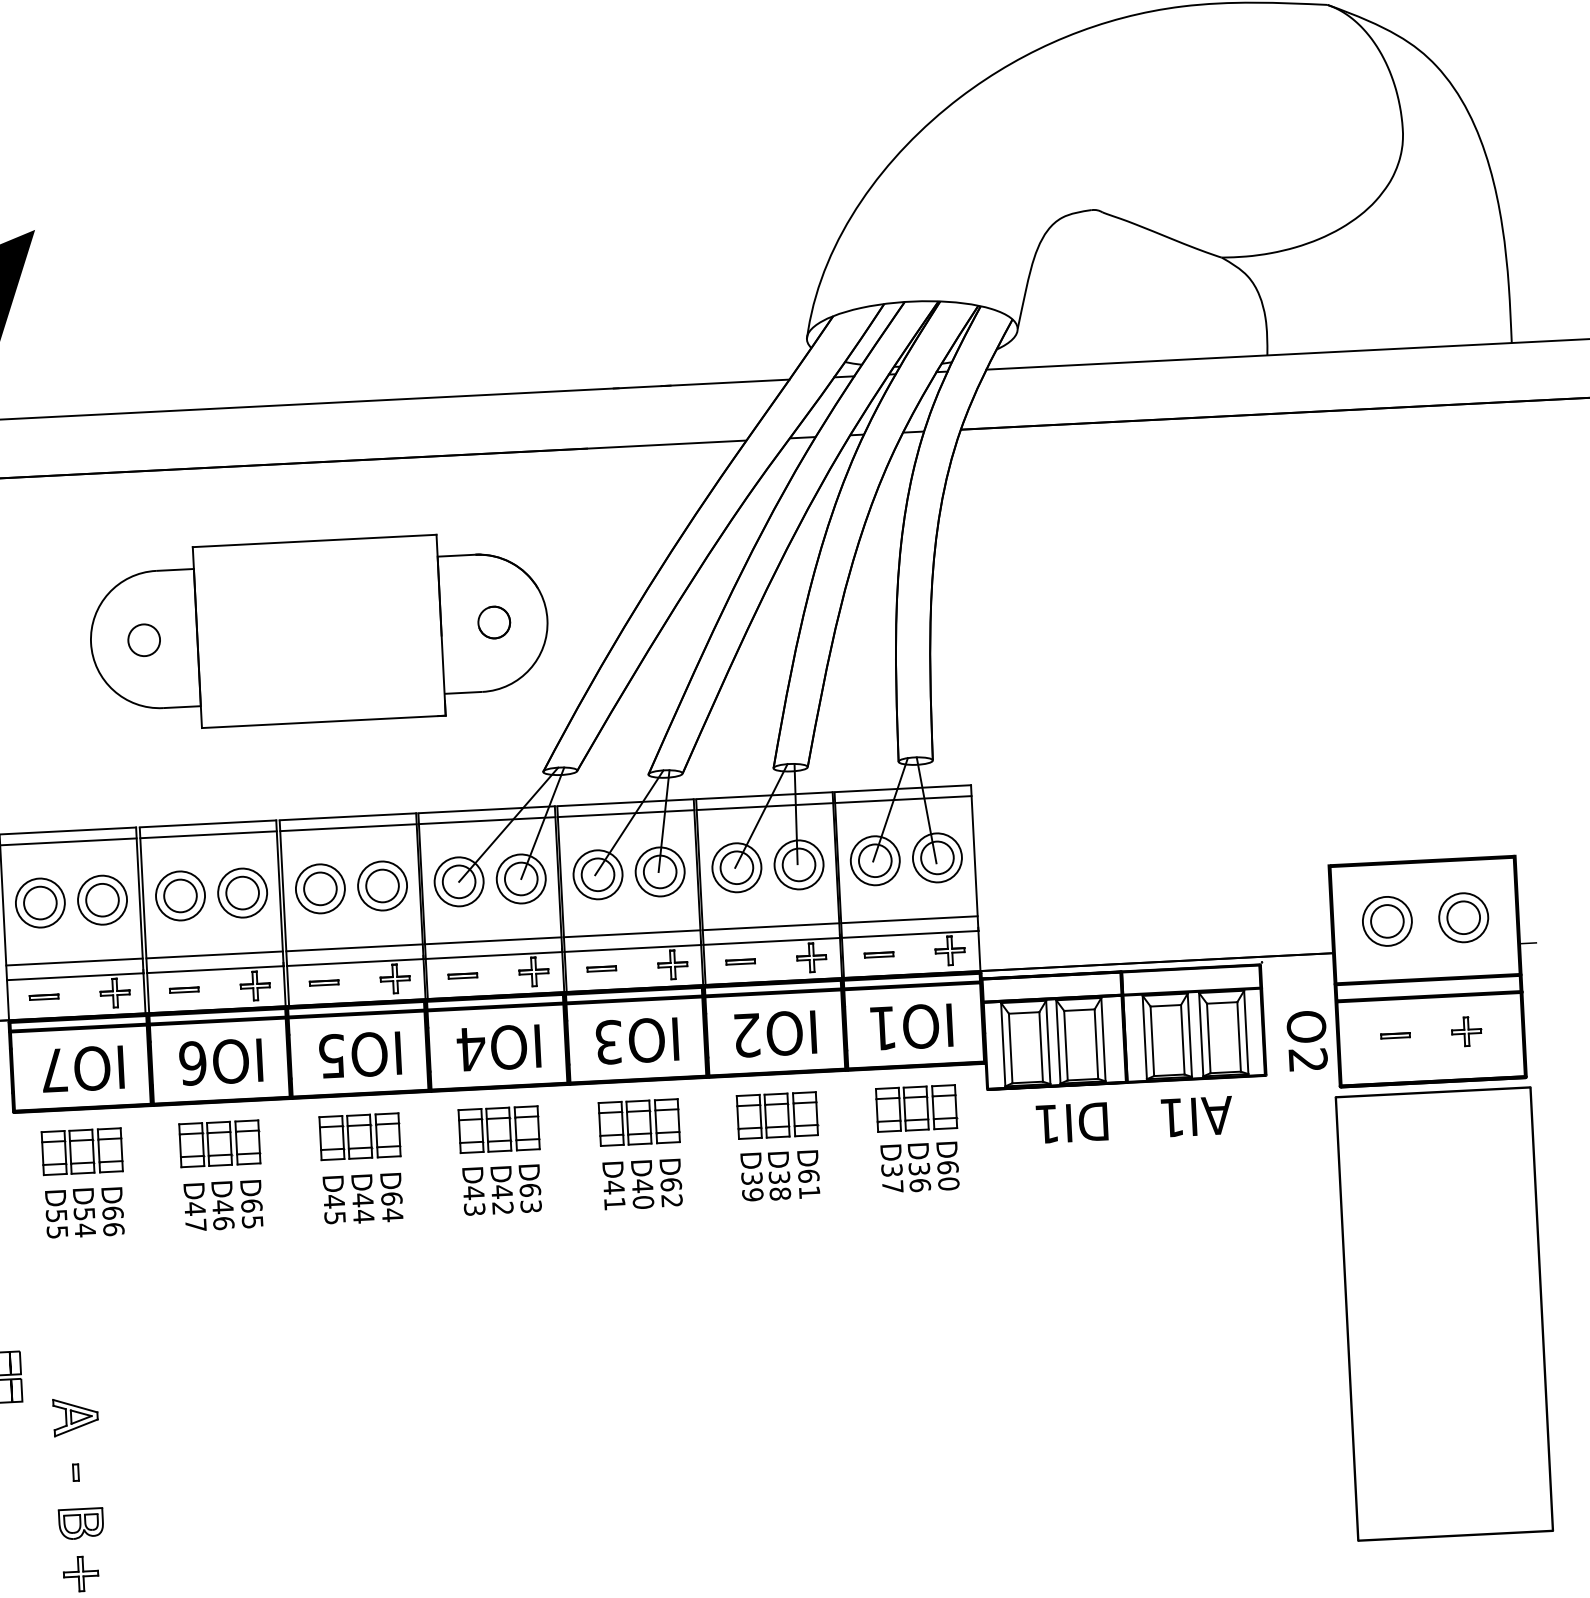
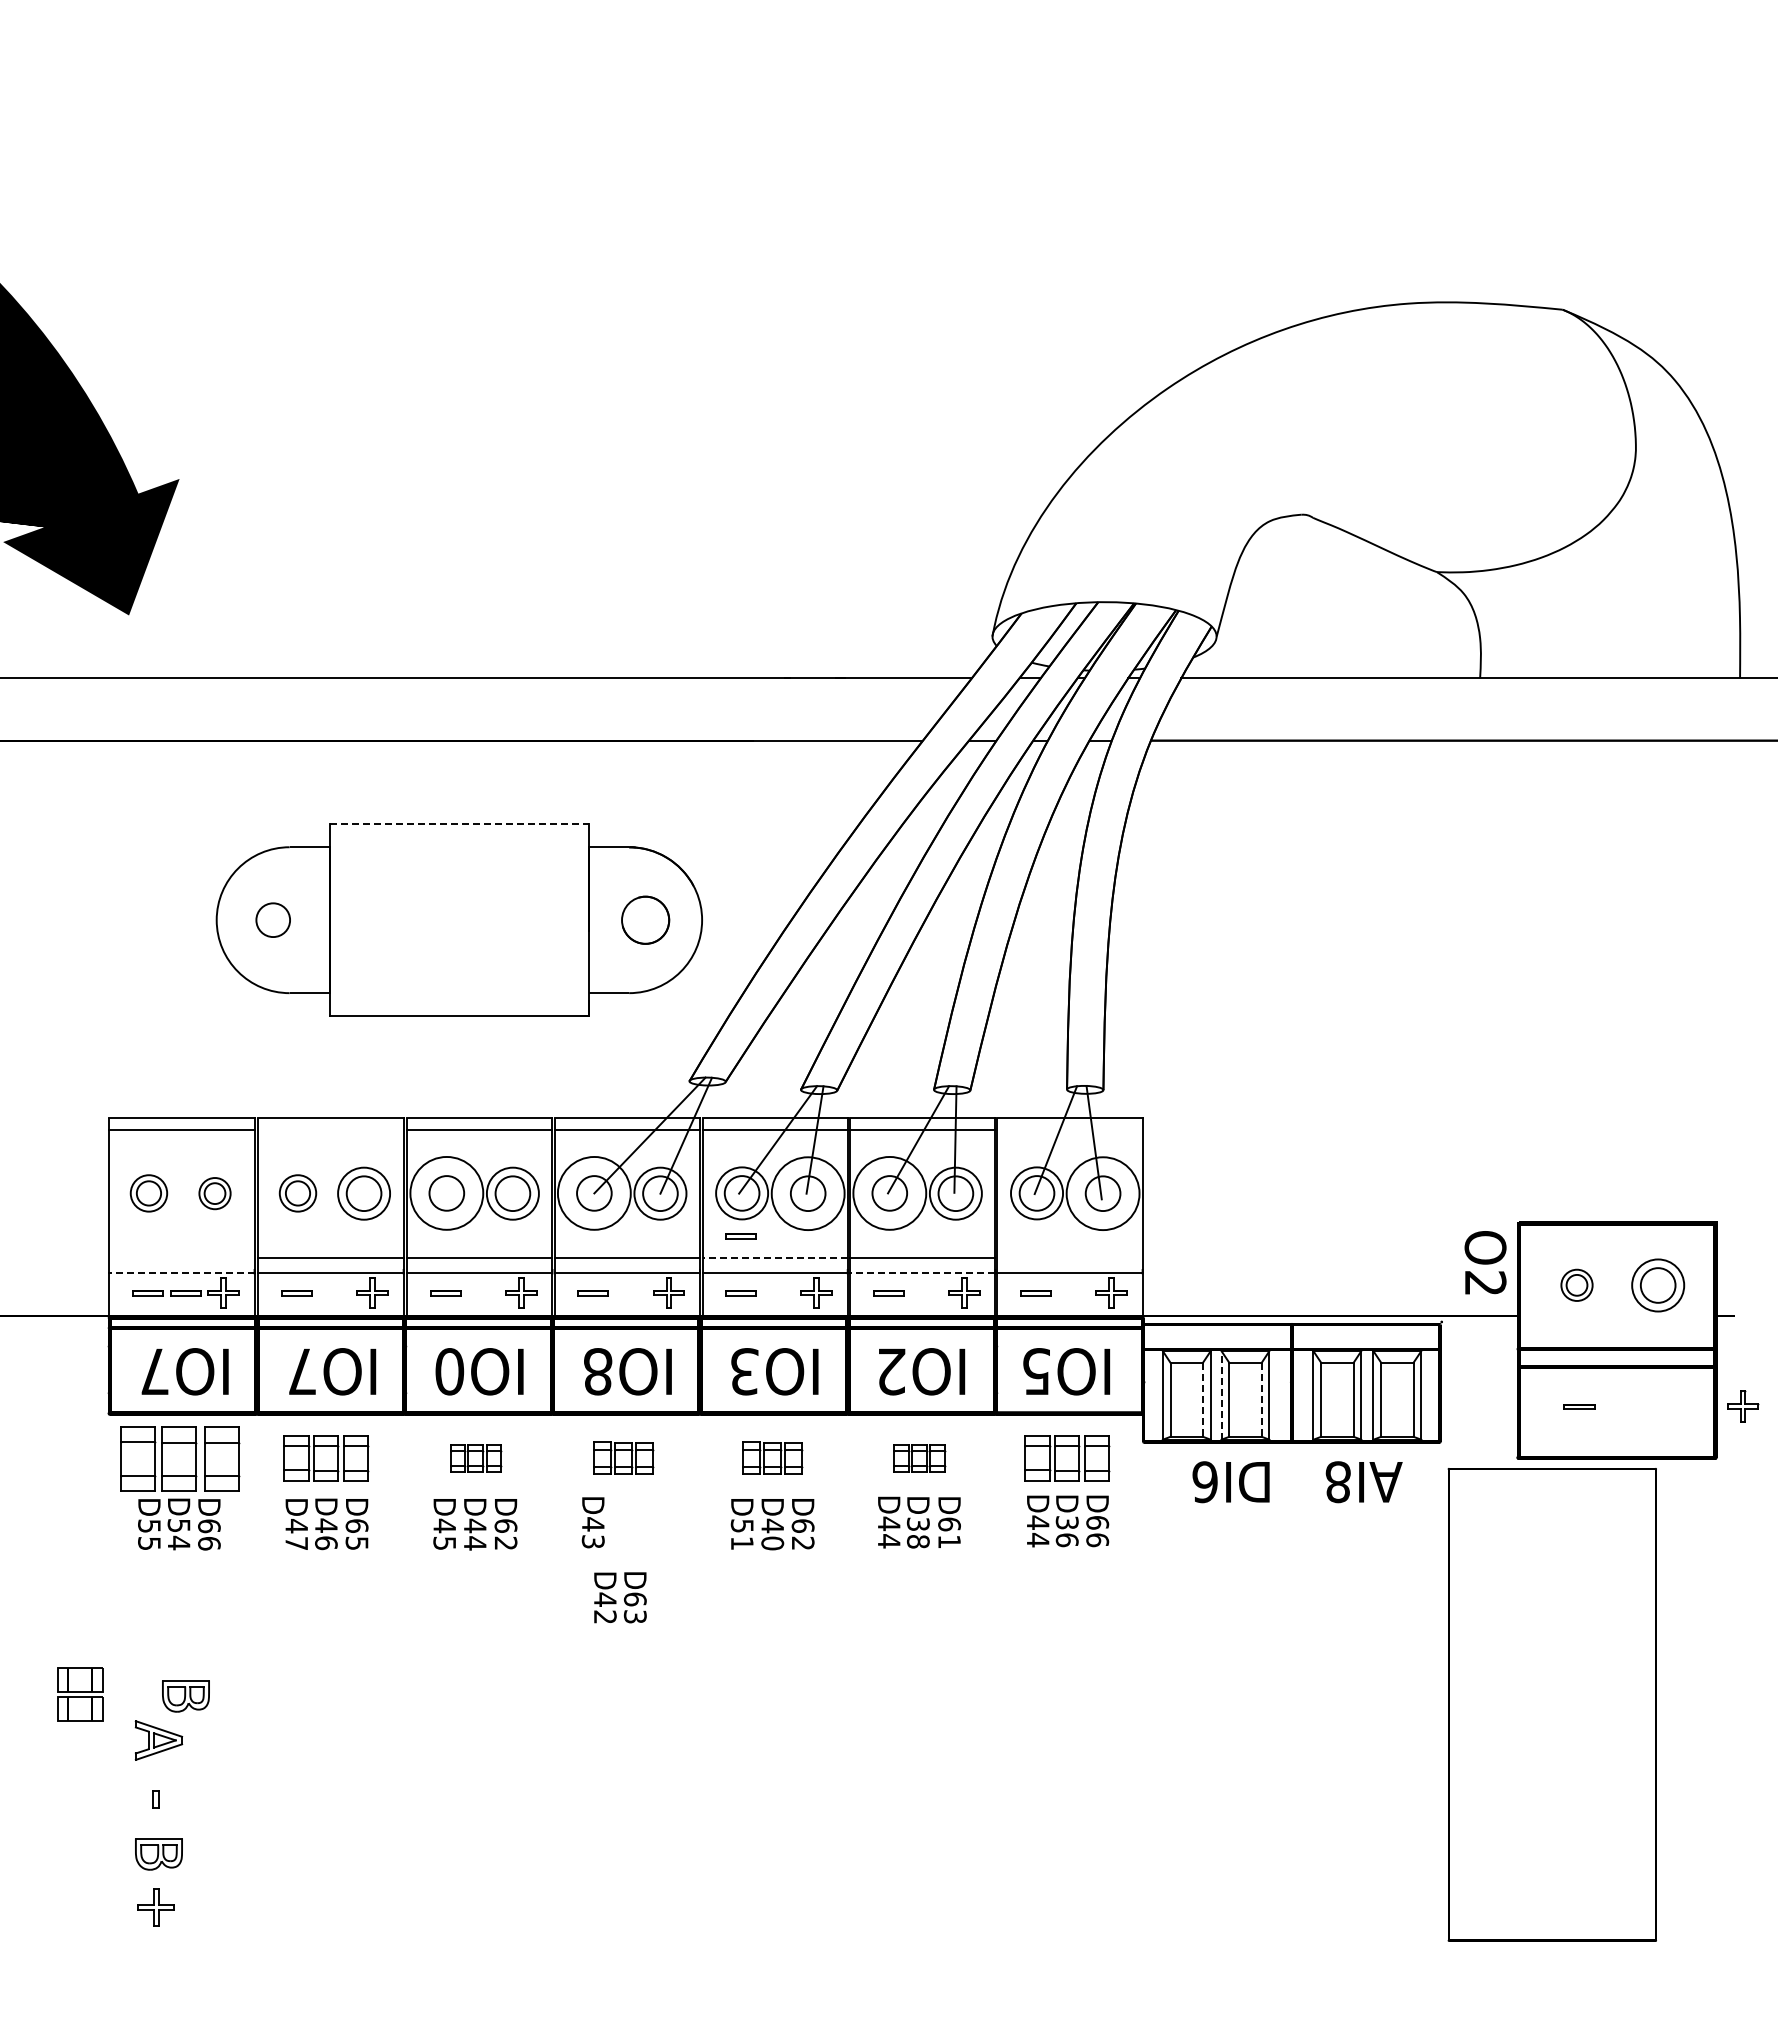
line: (314, 540) -> (459, 823), solid -> dashed
part: (494, 621) -> (645, 919), size x1.4
line: (902, 799) -> (1069, 1129), removed
line: (208, 834) -> (330, 1129), removed
circle: (937, 857) -> (1103, 1193), size x1.4
circle: (736, 867) -> (889, 1193), size x1.4
circle: (660, 871) -> (808, 1193), size x1.4
circle: (459, 881) -> (594, 1193), size x1.4
circle: (320, 888) -> (446, 1193), size x1.4
part: (180, 896) -> (297, 1193), size x0.7
part: (101, 900) -> (214, 1193), size x0.6
part: (39, 903) -> (148, 1193), size x0.7
part: (598, 915) -> (740, 1236), added
line: (908, 919) -> (1069, 1257), removed
part: (1386, 921) -> (1576, 1285), size x0.6
line: (632, 933) -> (775, 1257), solid -> dashed
line: (771, 941) -> (922, 1273), solid -> dashed
line: (74, 961) -> (181, 1257), removed
line: (75, 976) -> (182, 1273), solid -> dashed
part: (79, 995) -> (185, 1293), added
text: (883, 1028) -> (1036, 1371), IO1 -> IO5
part: (1466, 1031) -> (1743, 1406), moved
text: (1307, 1040) -> (1485, 1262), moved
line: (1058, 1041) -> (1221, 1394), solid -> dashed
line: (1096, 1043) -> (1261, 1399), solid -> dashed
line: (1040, 1046) -> (1202, 1399), solid -> dashed
text: (471, 1049) -> (598, 1371), IO4 -> IO8
text: (331, 1056) -> (449, 1371), IO5 -> IO0
text: (193, 1063) -> (302, 1371), IO6 -> IO7
part: (777, 1115) -> (919, 1458), size x0.6
text: (1171, 1118) -> (1337, 1482), AI1 -> AI8
part: (640, 1122) -> (773, 1458), size x0.7
text: (1046, 1124) -> (1204, 1482), DI1 -> DI6
part: (500, 1129) -> (624, 1458), size x0.7
part: (360, 1136) -> (476, 1458), size x0.6
part: (82, 1151) -> (180, 1459), size x1.4
text: (891, 1178) -> (1037, 1531), D37 -> D44
text: (948, 1184) -> (1097, 1540), D60 -> D66
text: (751, 1186) -> (888, 1532), D39 -> D44
text: (613, 1187) -> (741, 1525), D41 -> D51
text: (516, 1189) -> (620, 1597), moved
text: (393, 1215) -> (506, 1543), D64 -> D62
part: (1443, 1313) -> (1551, 1704), moved
part: (98, 1374) -> (185, 1696), added

